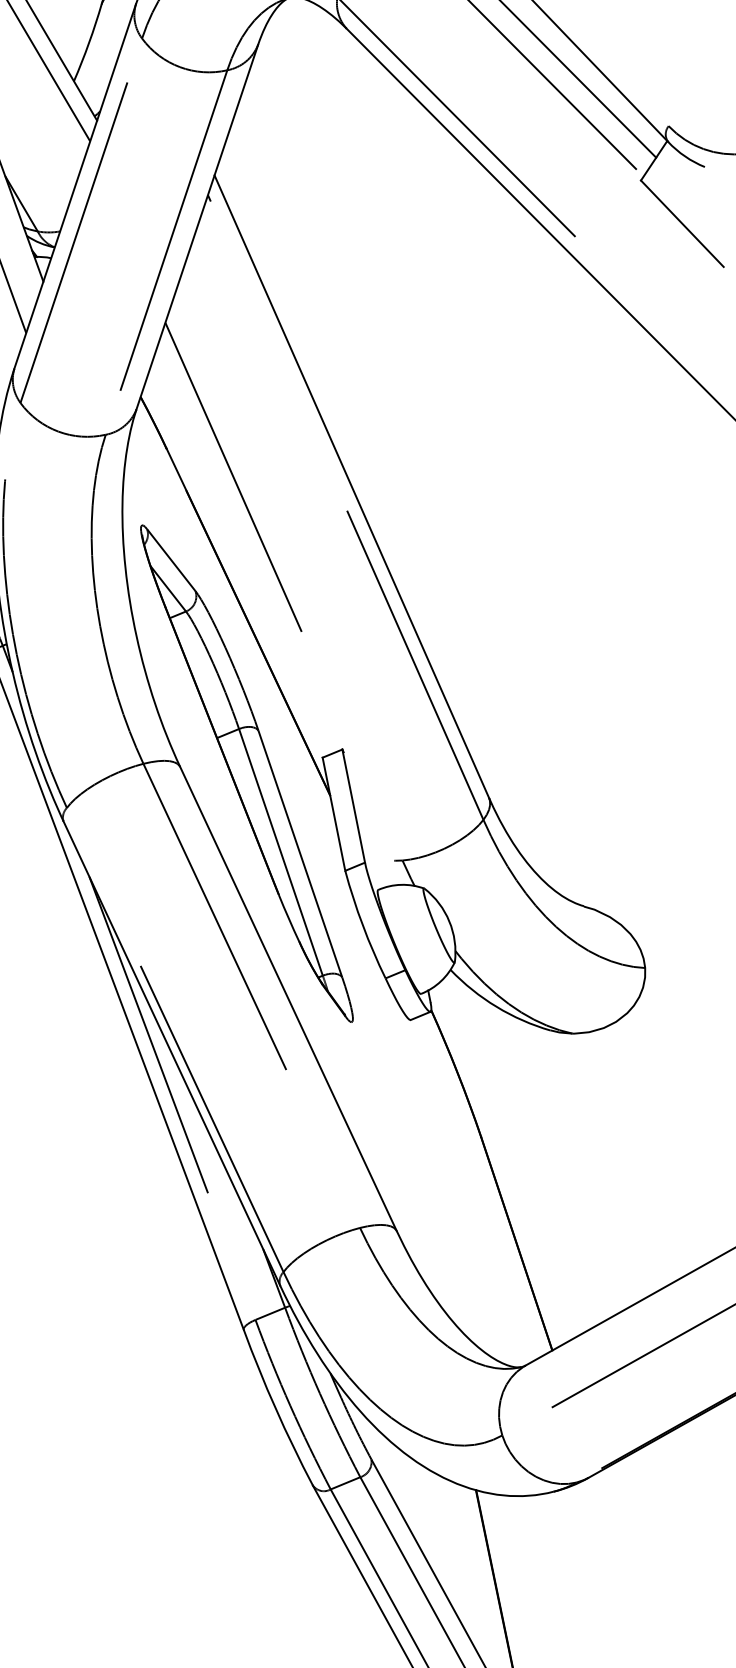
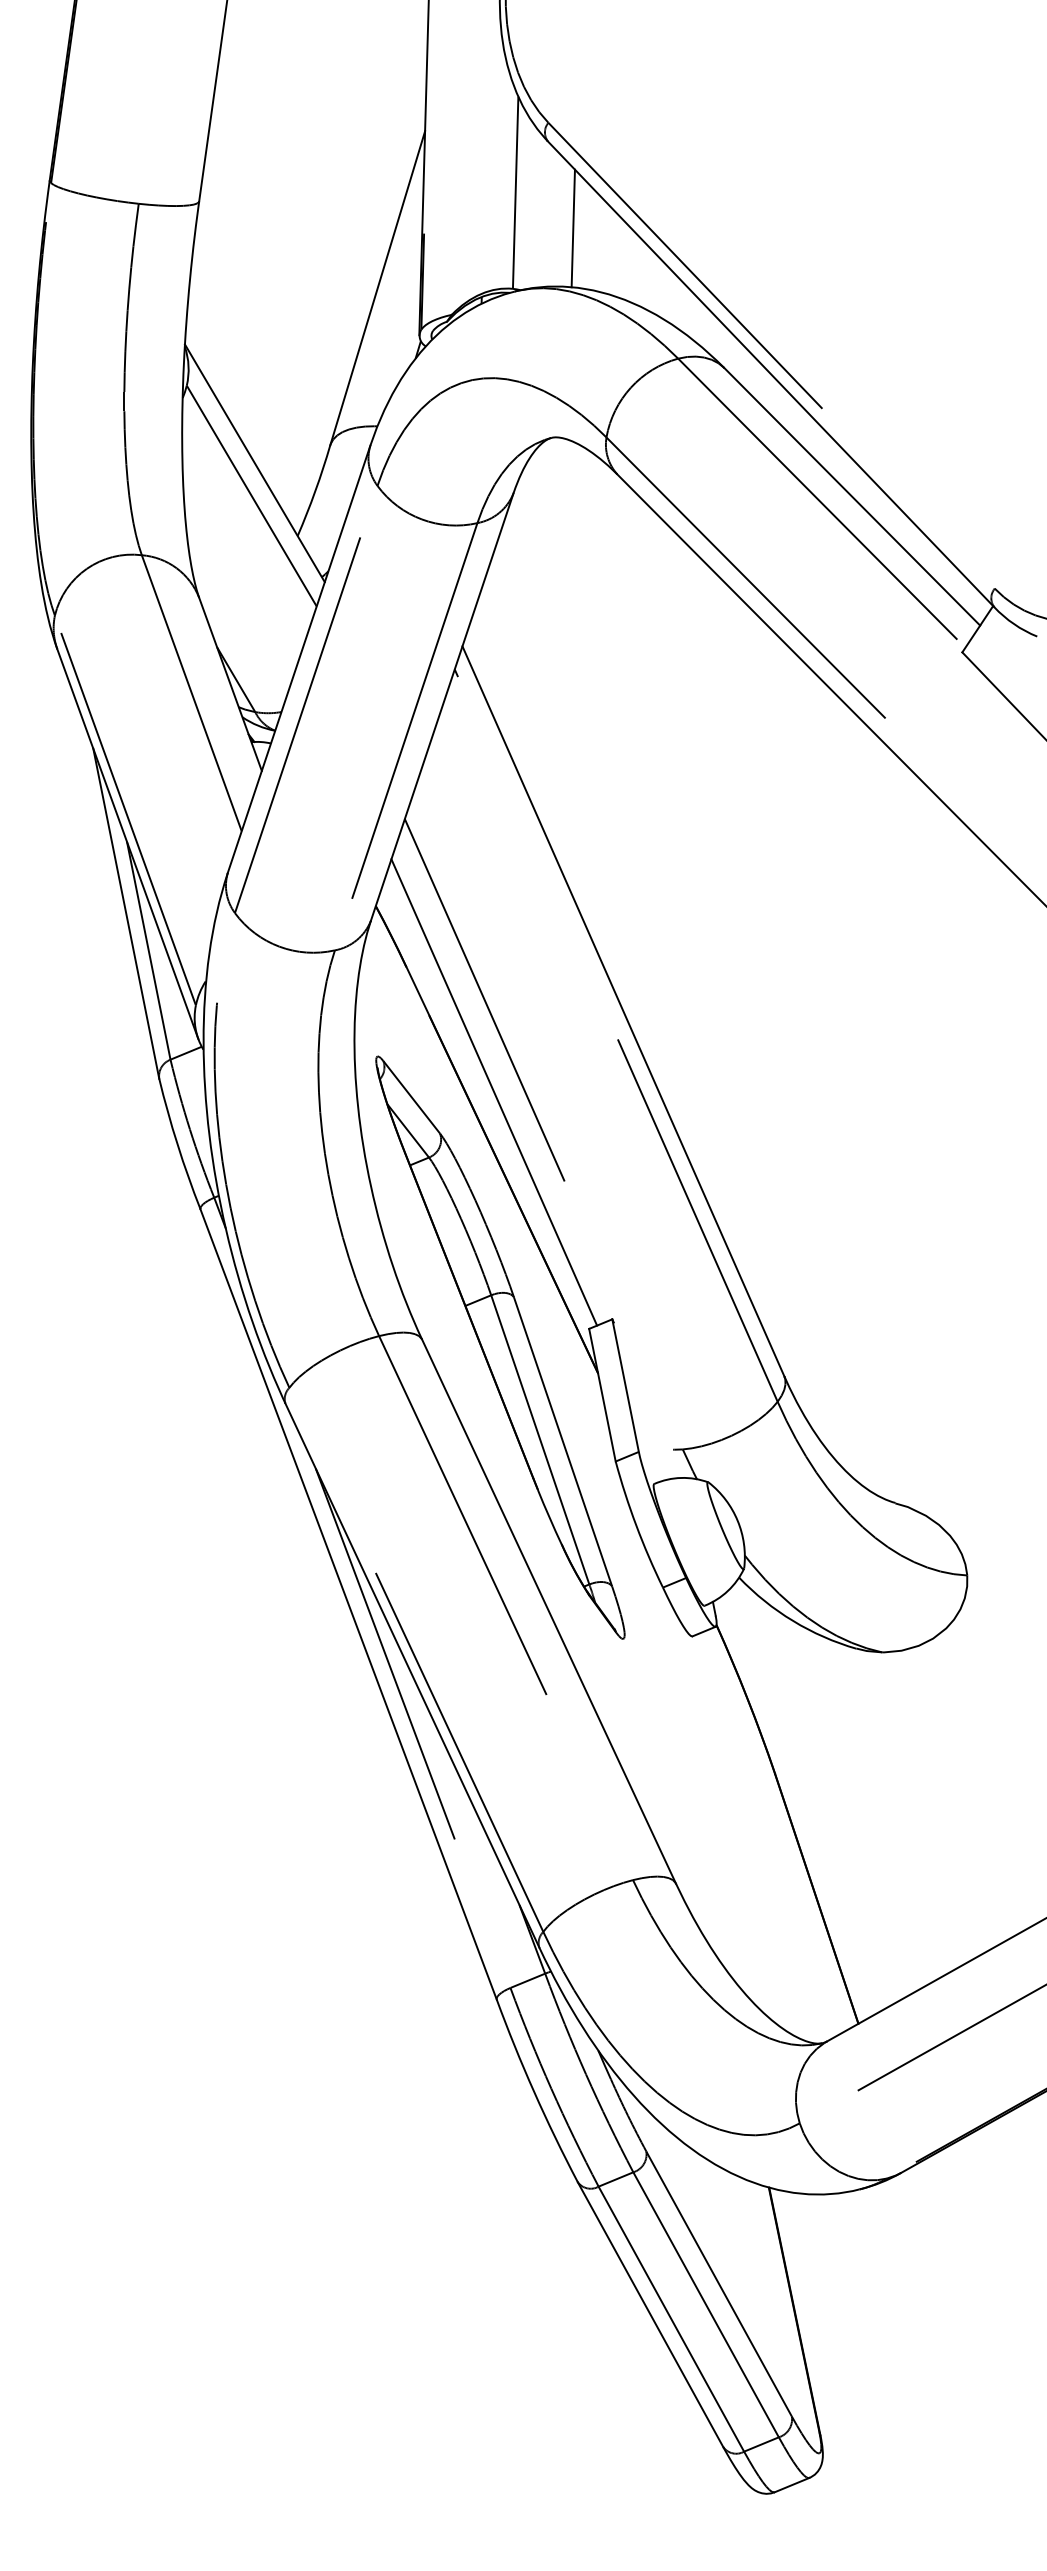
line: (241, 556) -> (494, 1092), added

